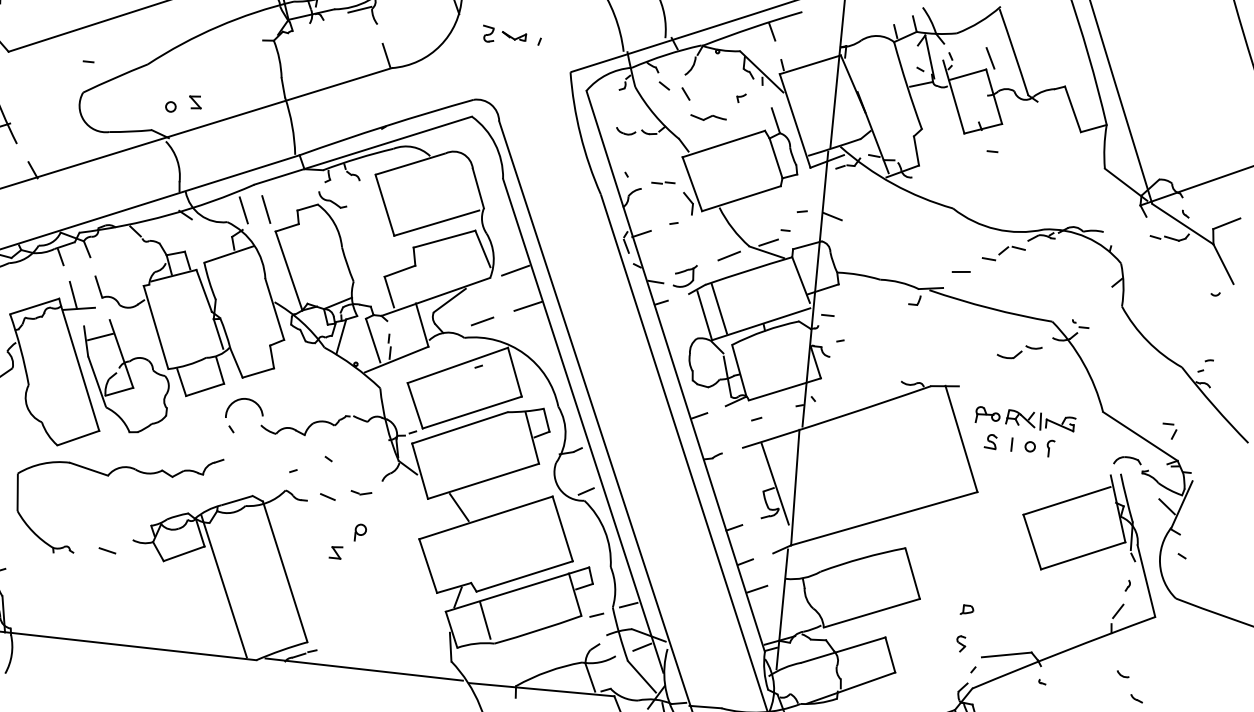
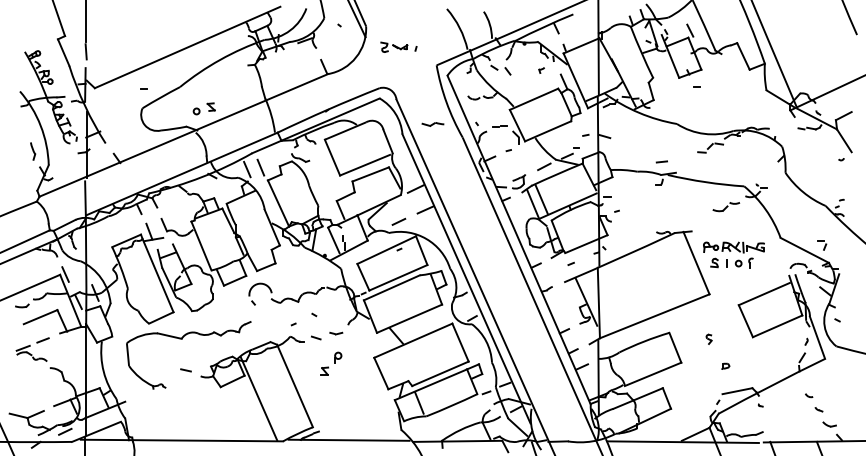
part: (707, 117) -> (432, 124), moved
line: (960, 271) -> (661, 161), moved
line: (106, 550) -> (185, 370), moved
part: (967, 608) -> (725, 365), moved
part: (960, 642) -> (708, 338), moved

